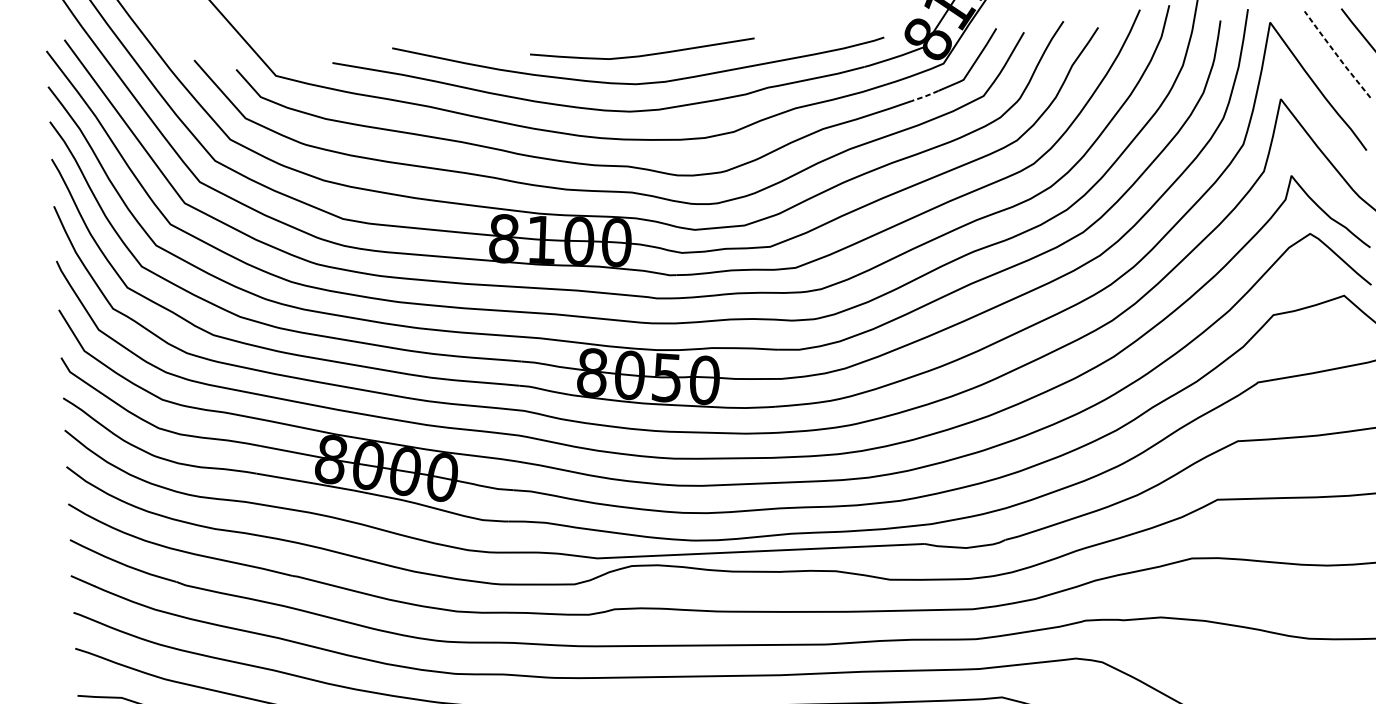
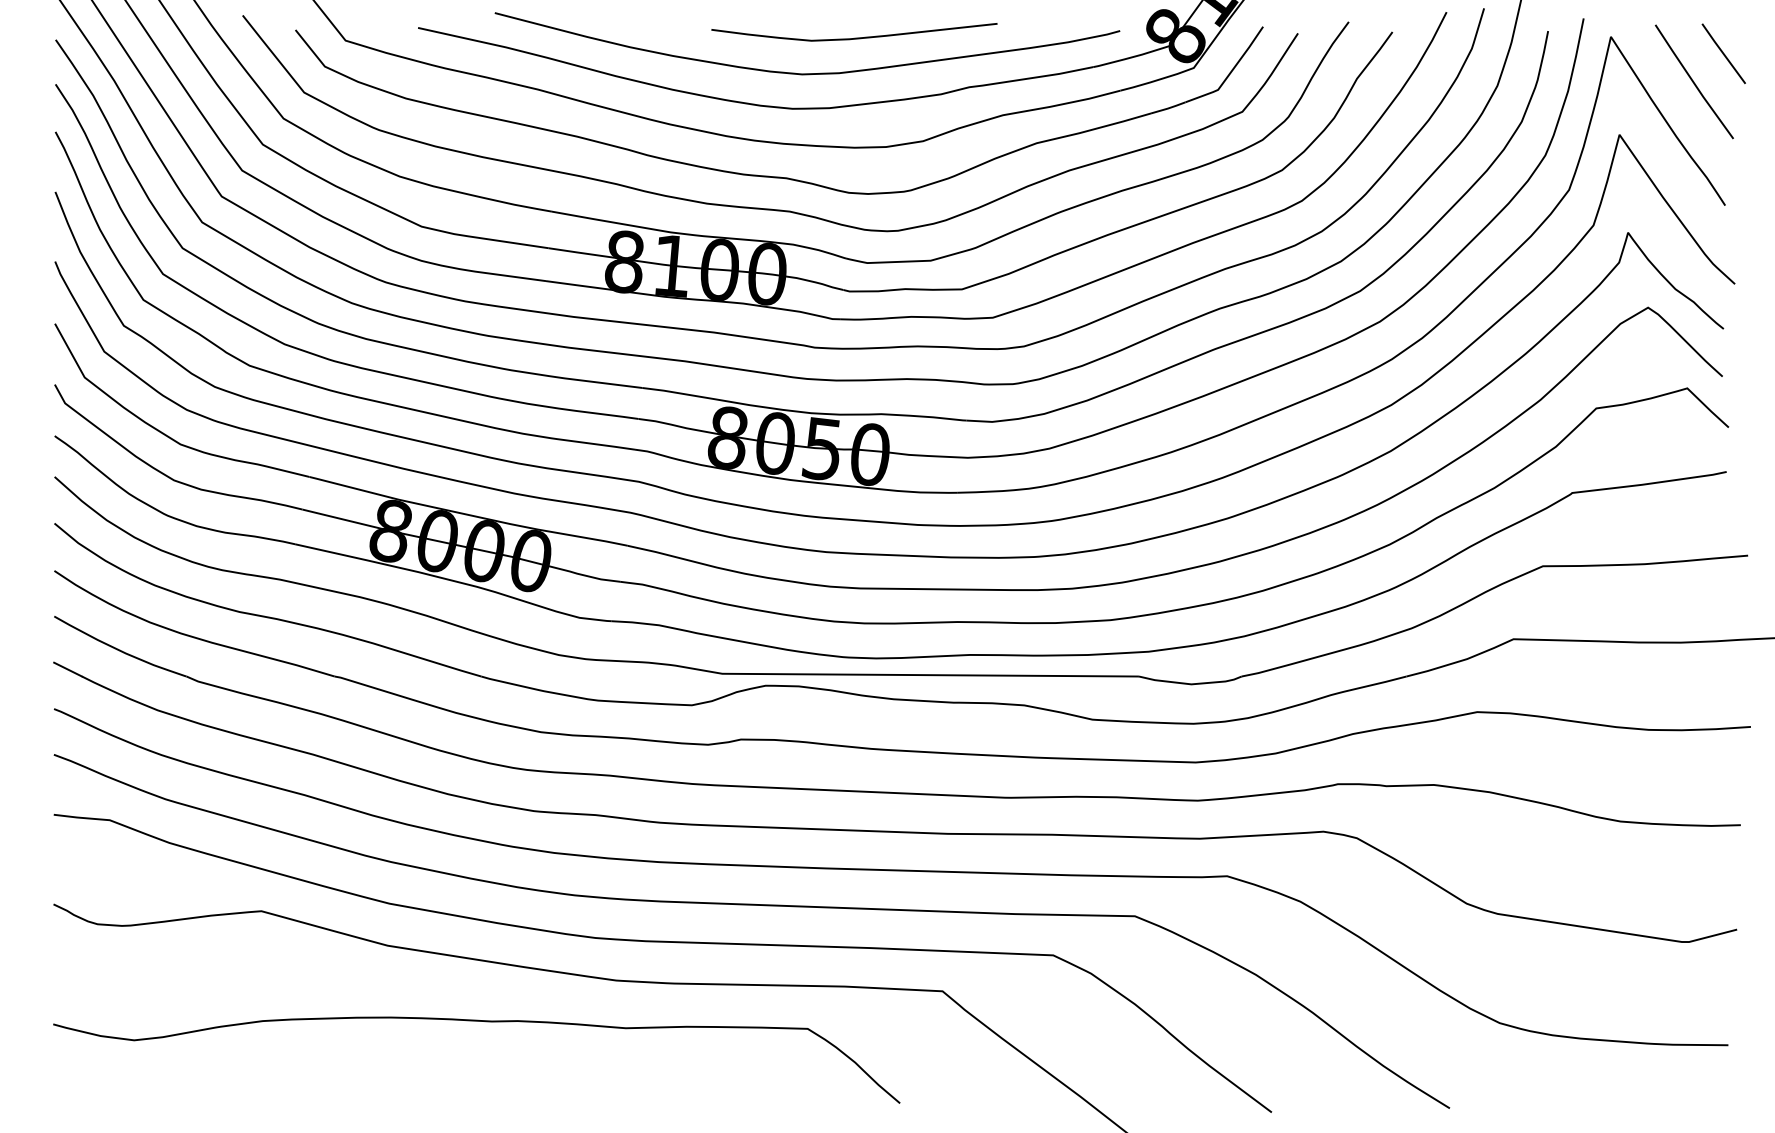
curve: (642, 54) -> (854, 37), moved
line: (1336, 55) -> (1693, 82), dashed -> solid
line: (924, 96) -> (1167, 108), dashed -> solid

